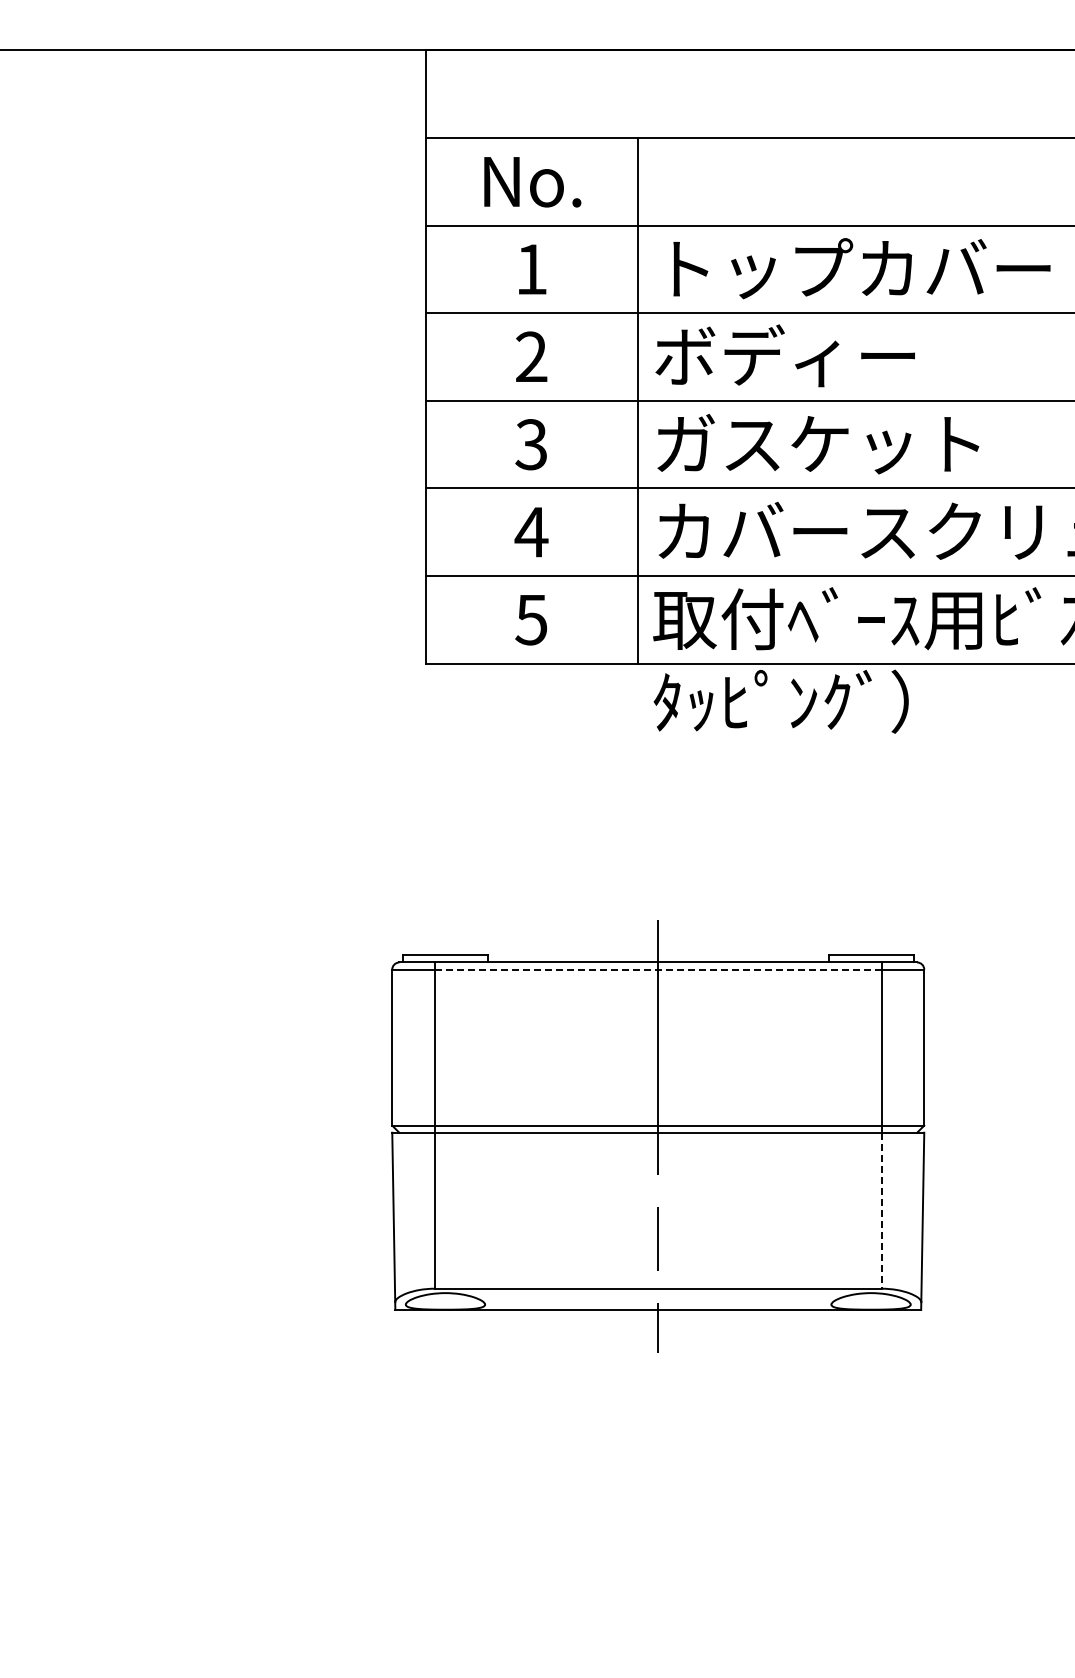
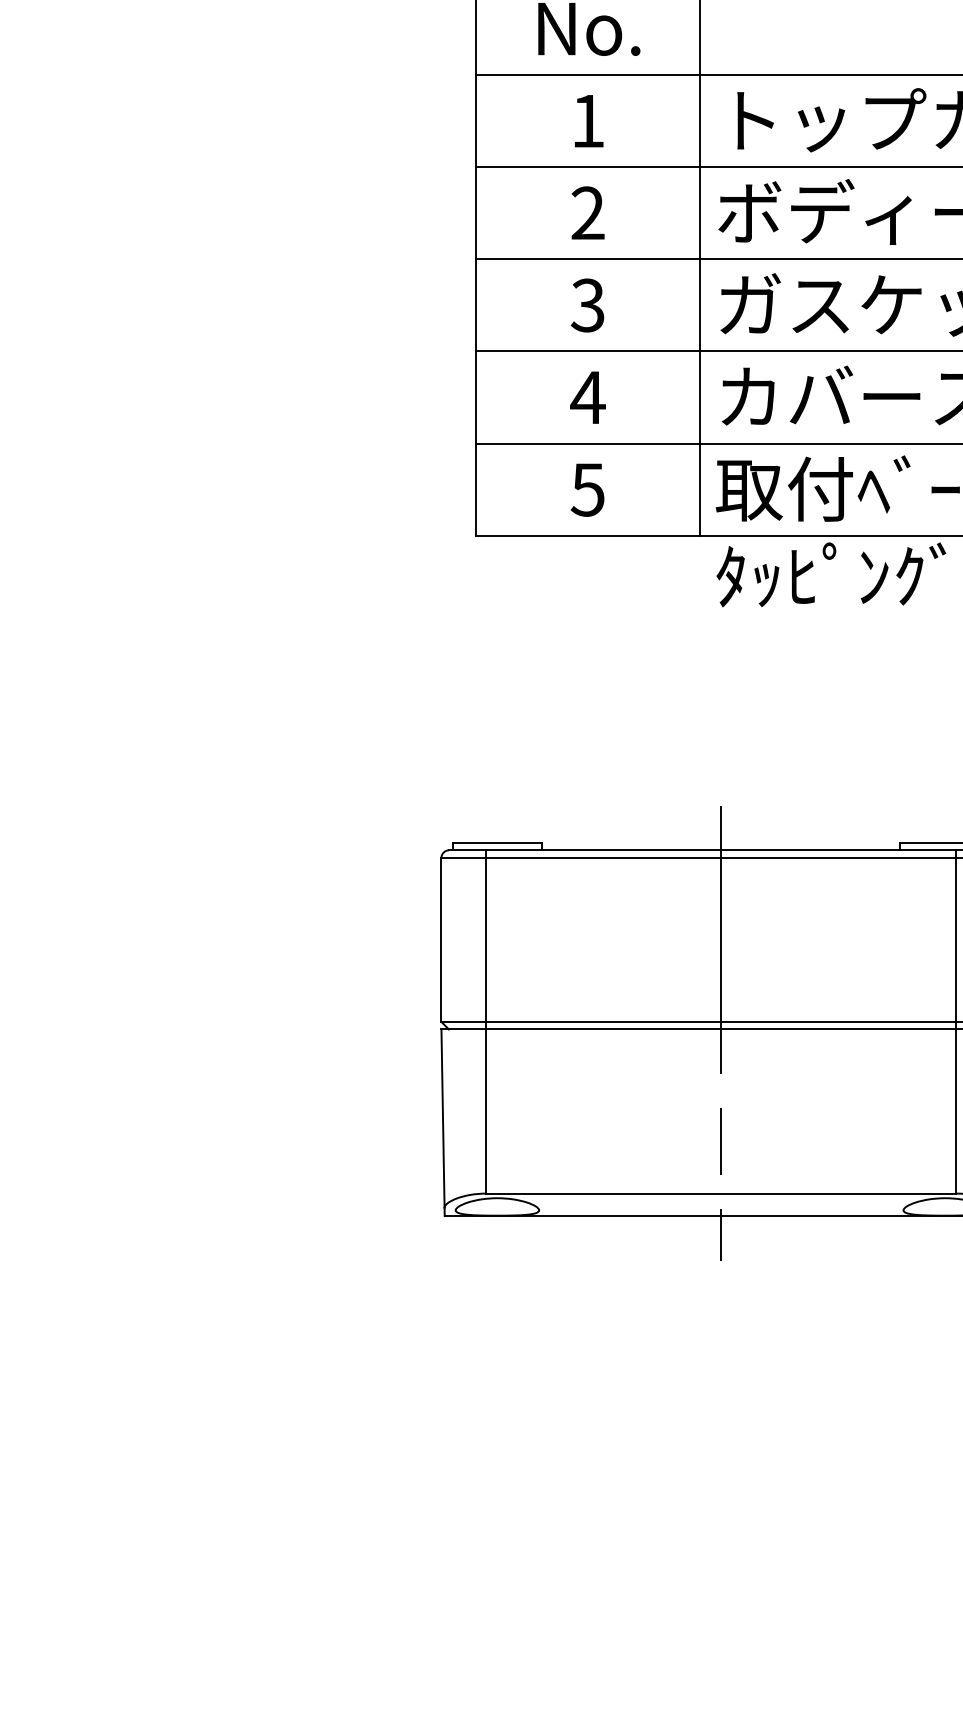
line: (657, 969) -> (720, 857), dashed -> solid
line: (881, 1210) -> (956, 1111), dashed -> solid

